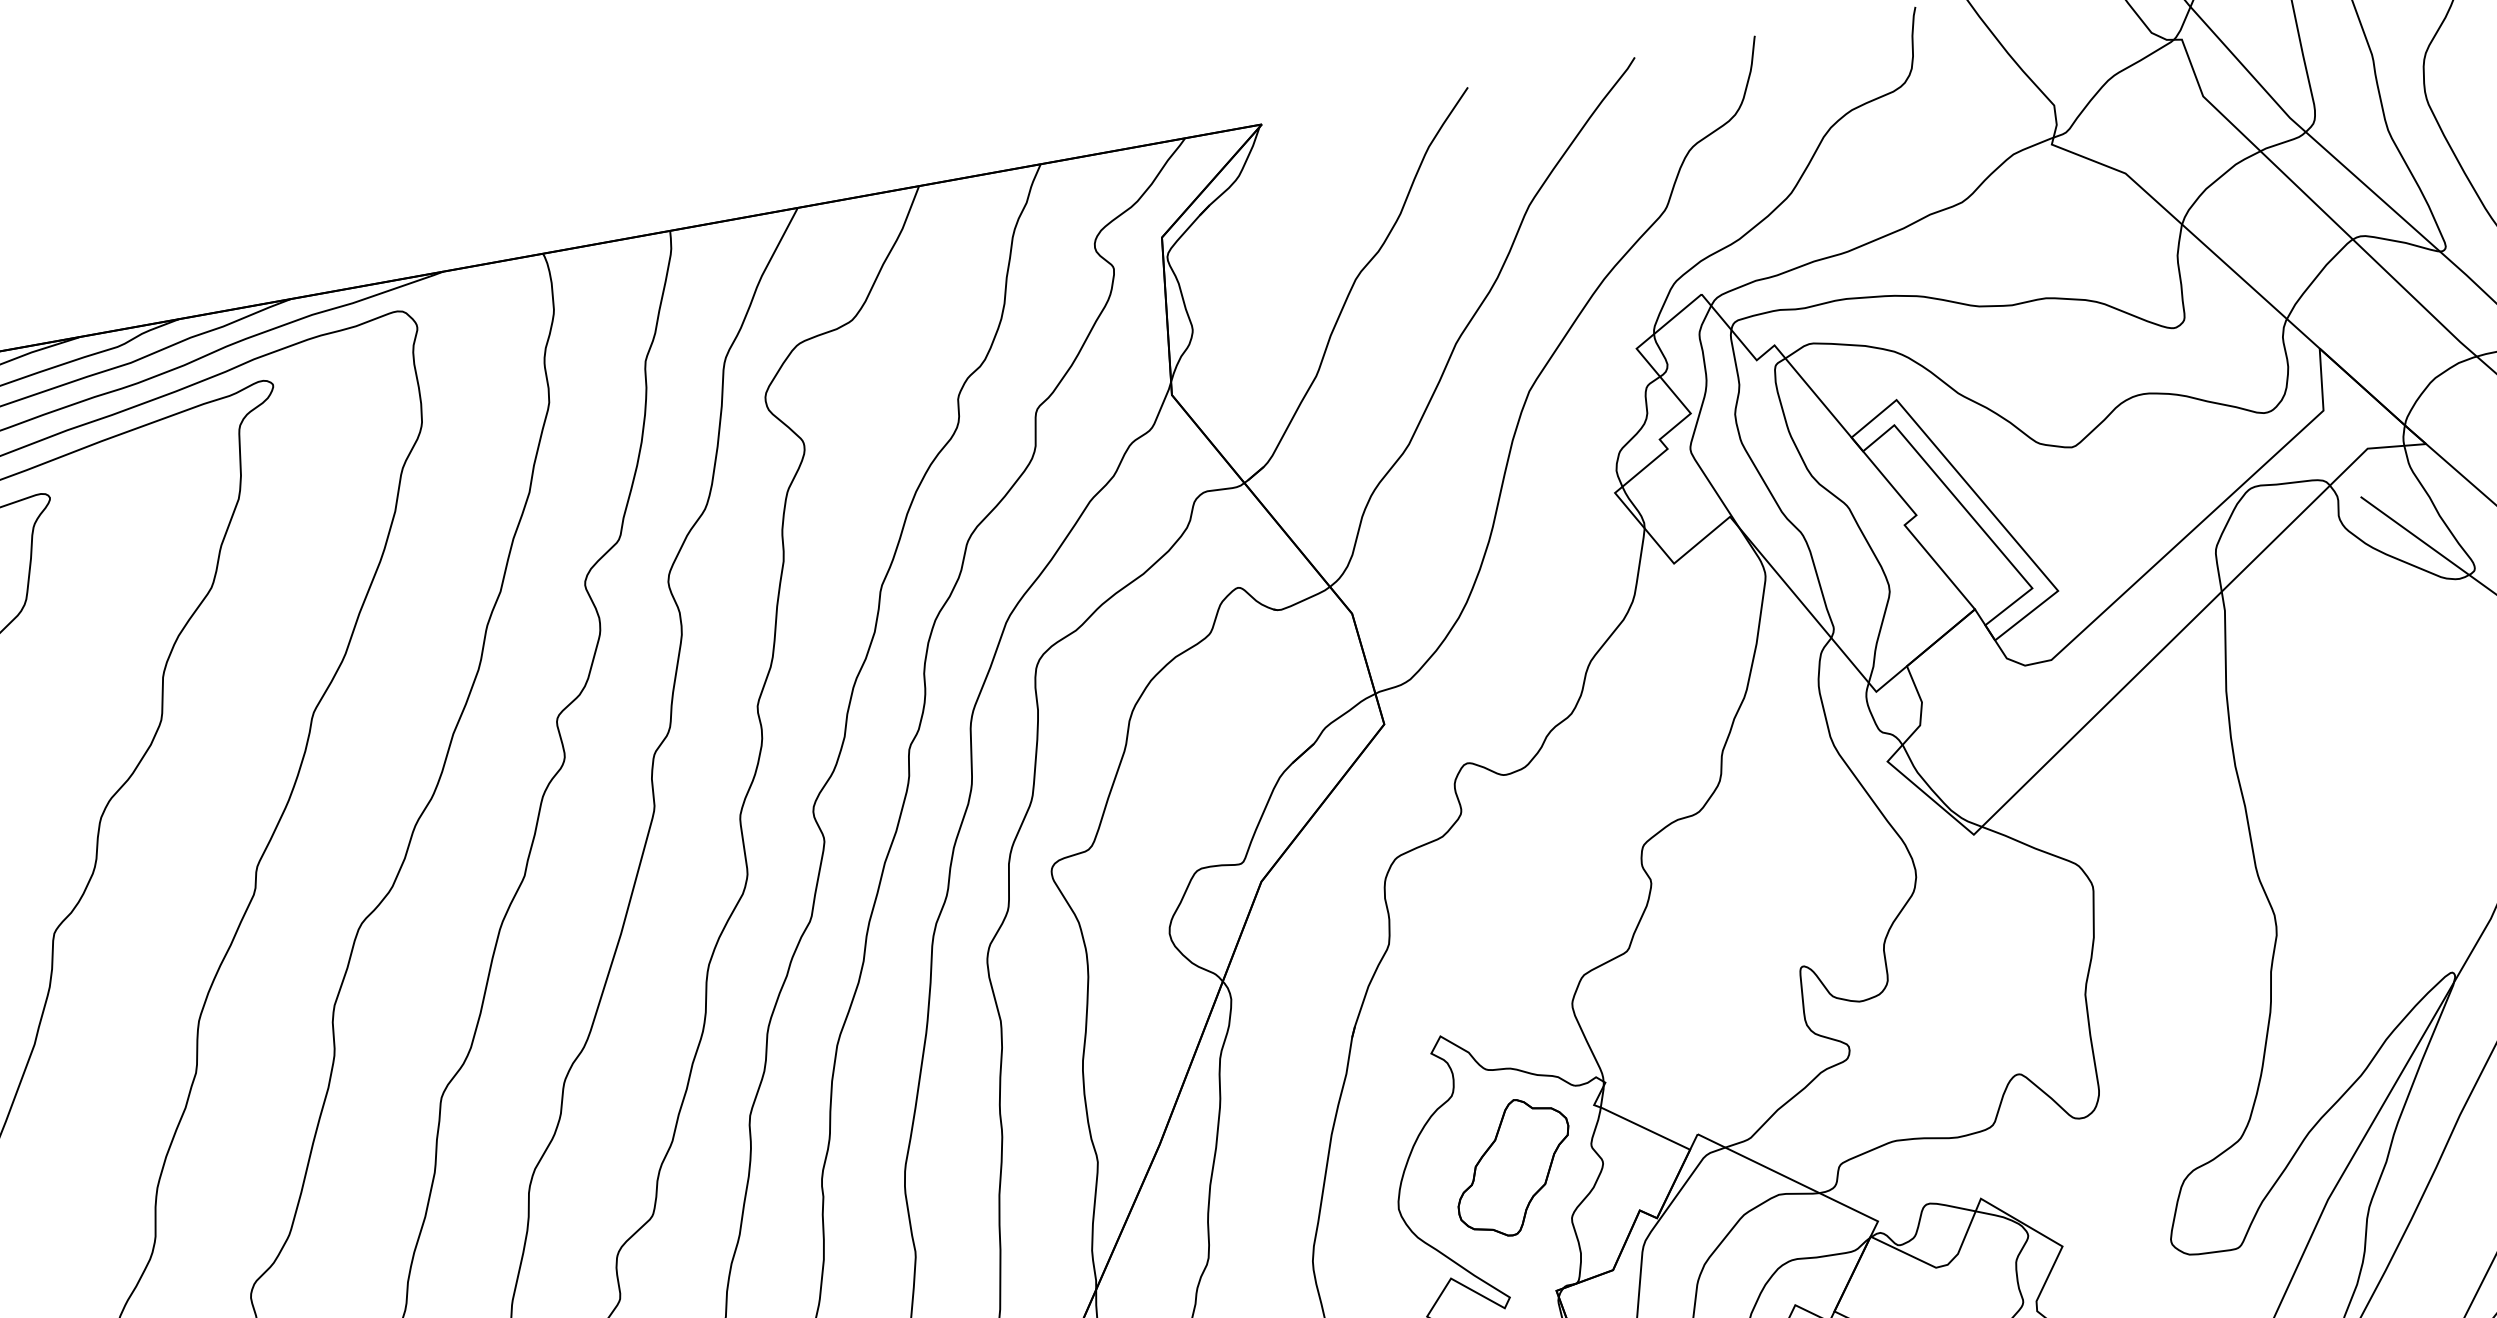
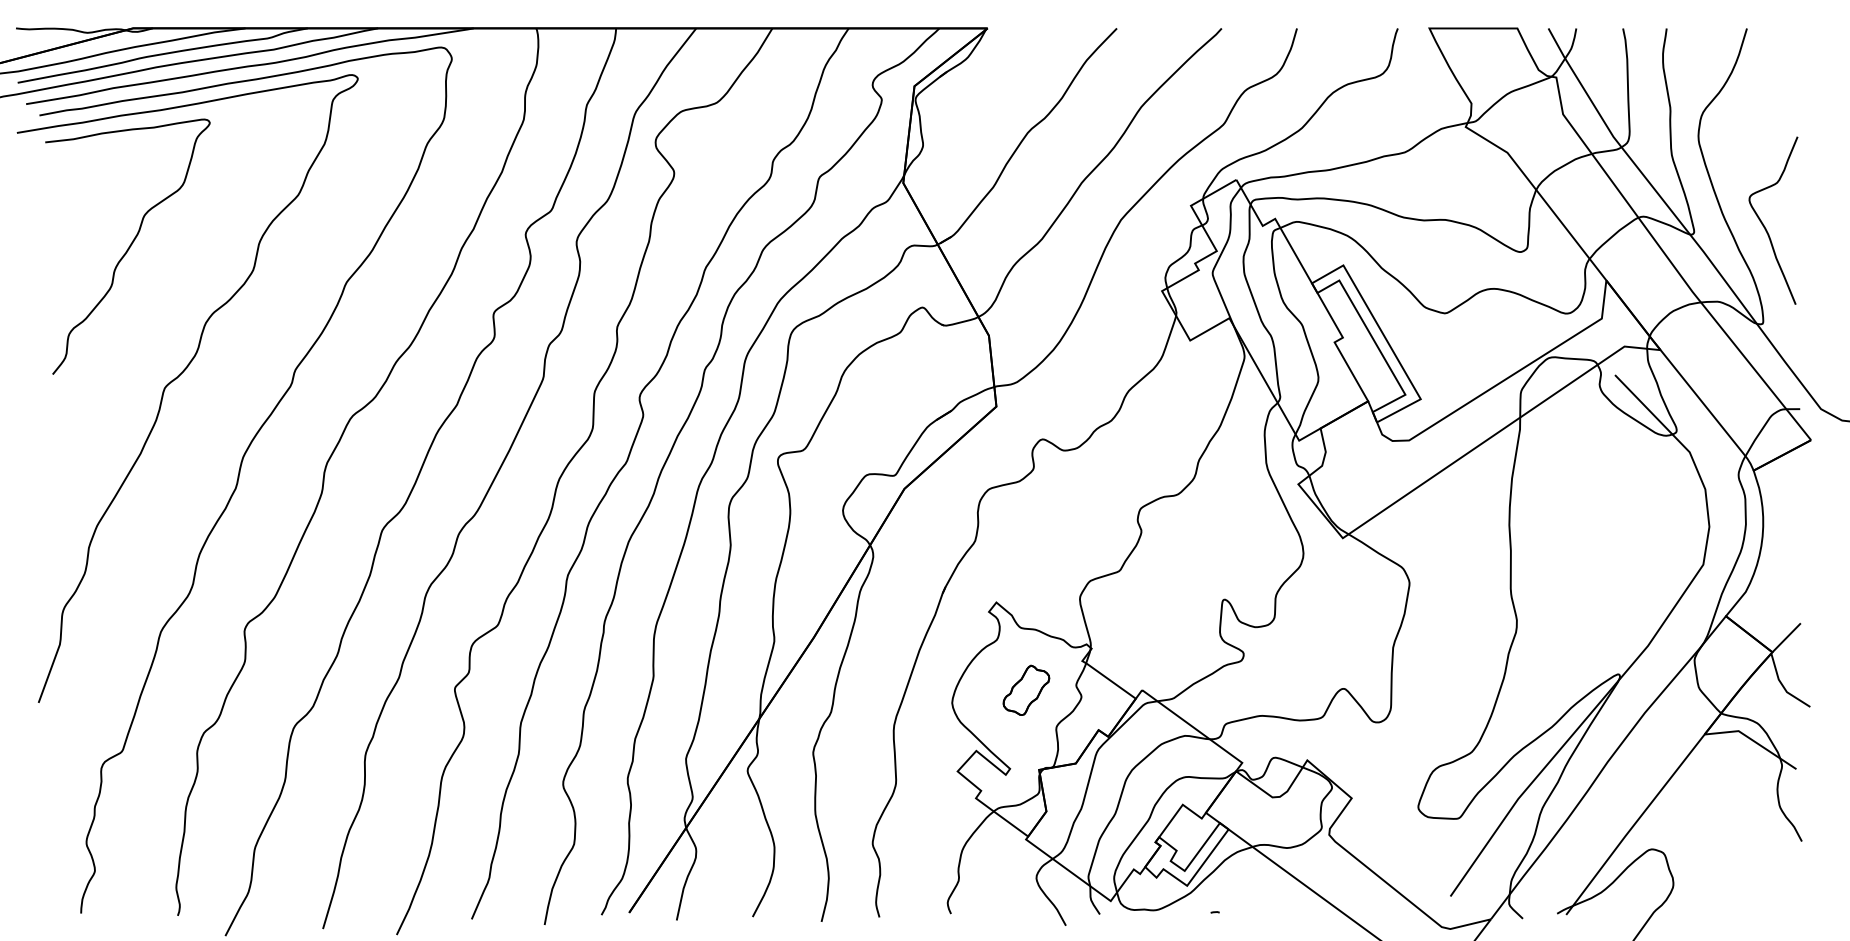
part: (1513, 1167) -> (1026, 690), size x0.6

